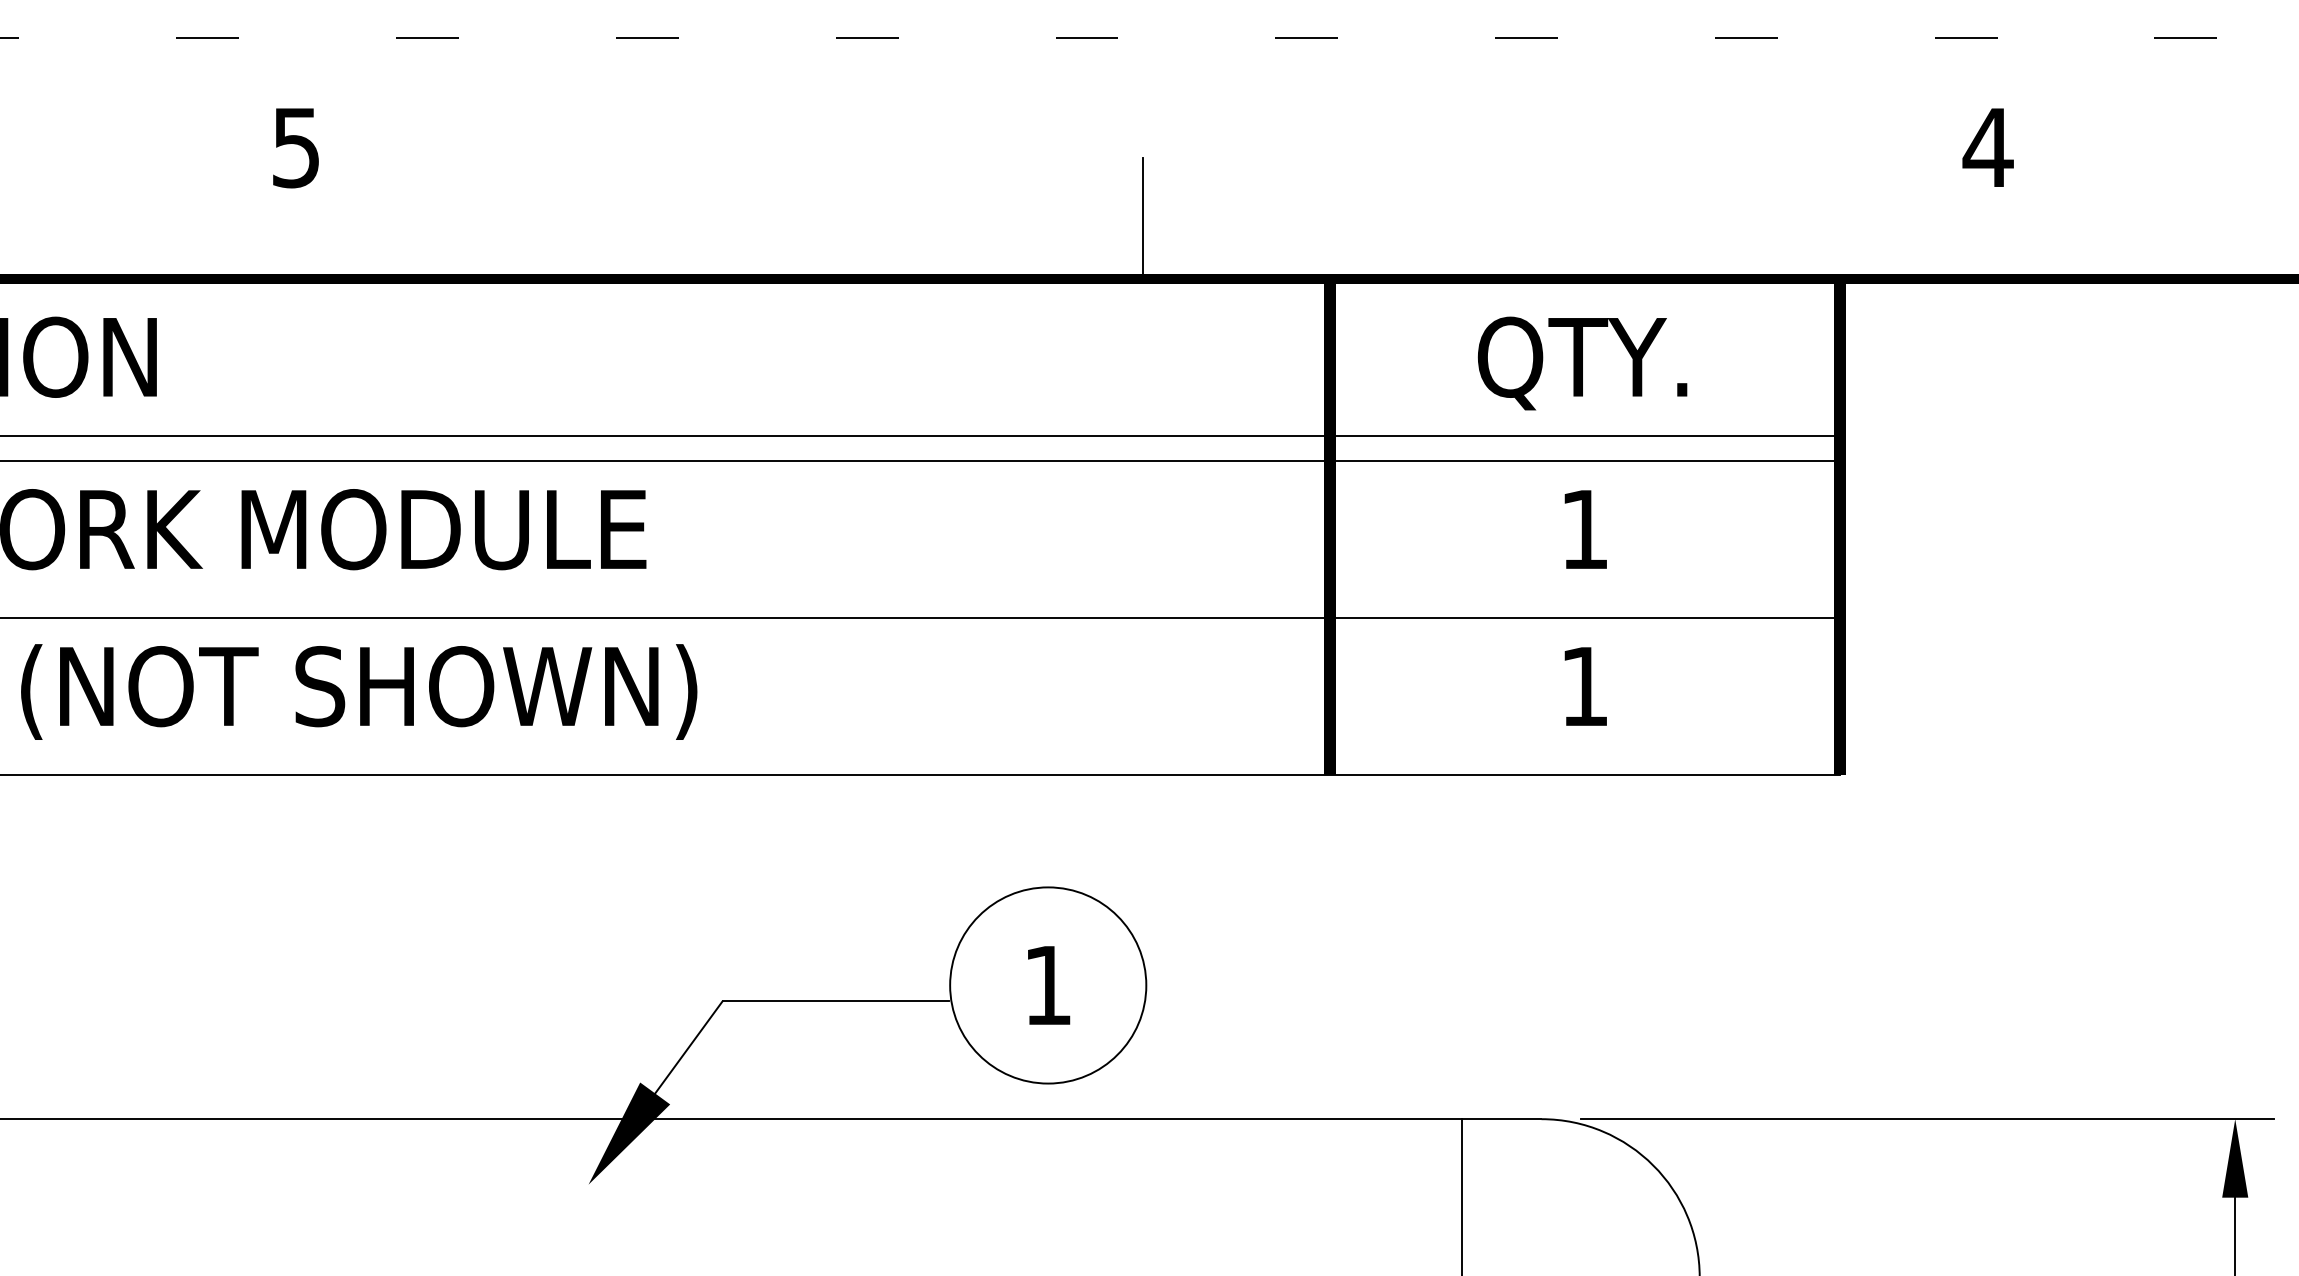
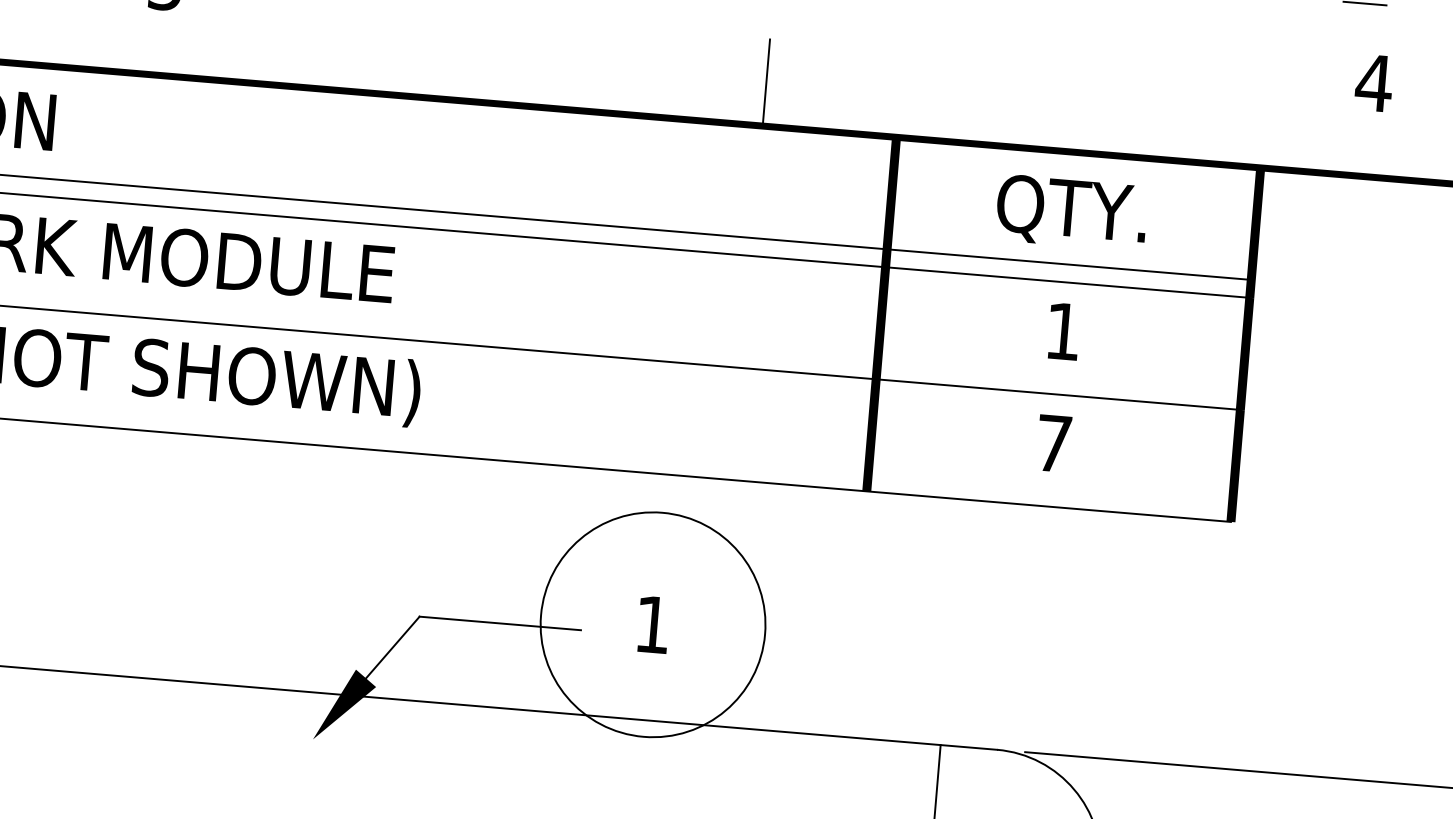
text: (1584, 686) -> (1053, 443), 1 -> 7
circle: (1048, 985) -> (653, 624), size x1.6

